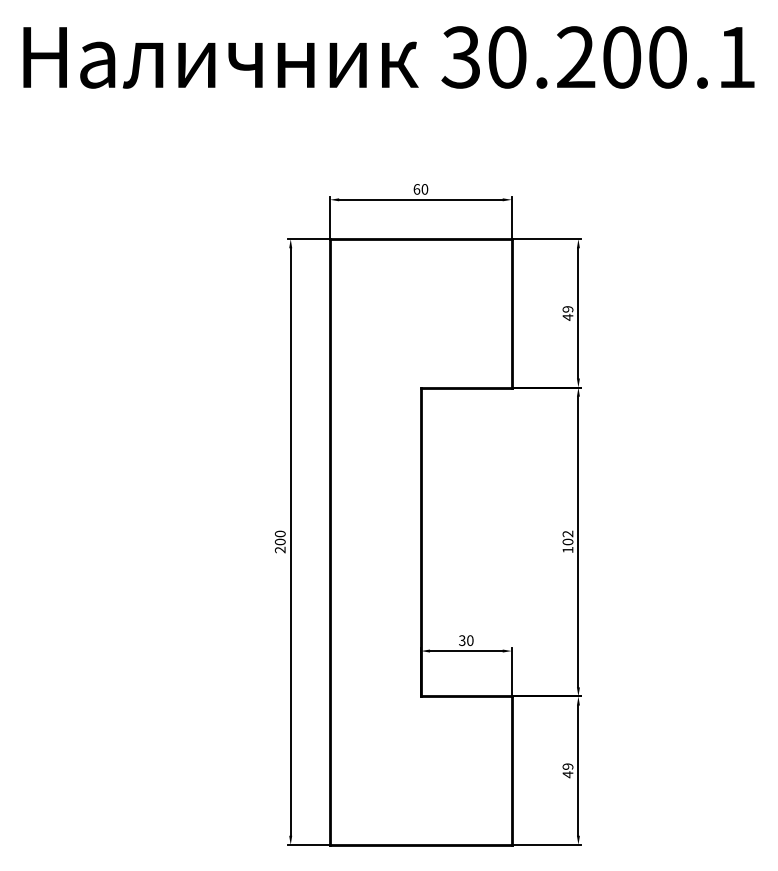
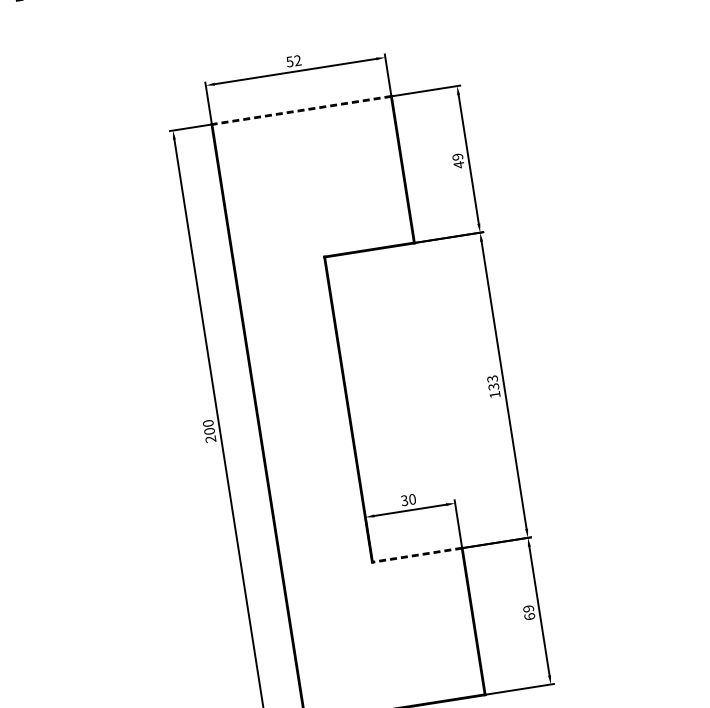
text: (420, 189) -> (293, 61), 60 -> 52
line: (420, 239) -> (301, 110), solid -> dashed
text: (567, 537) -> (492, 382), 102 -> 133
line: (465, 696) -> (416, 555), solid -> dashed
text: (567, 774) -> (529, 616), 49 -> 69

